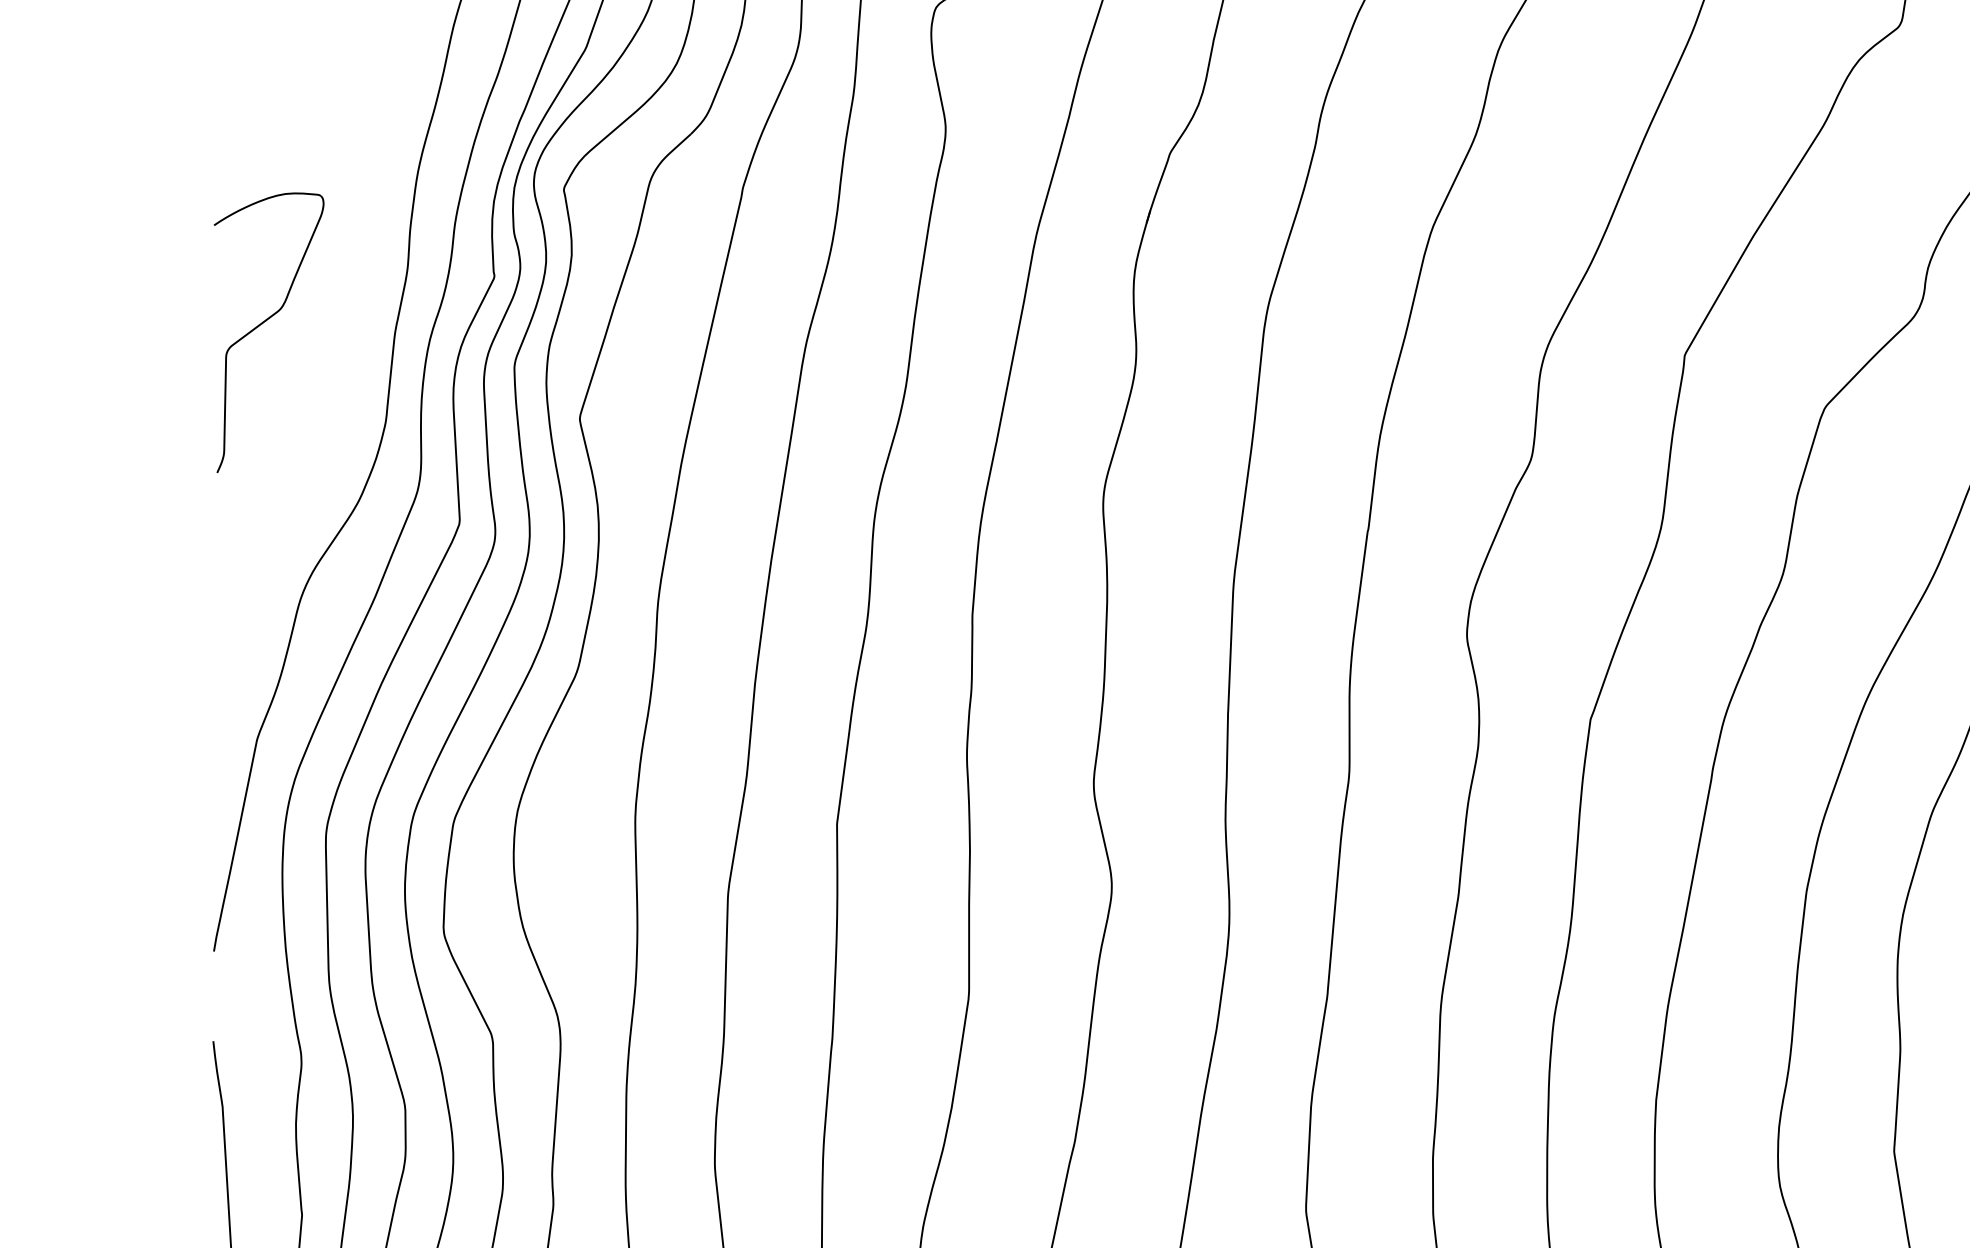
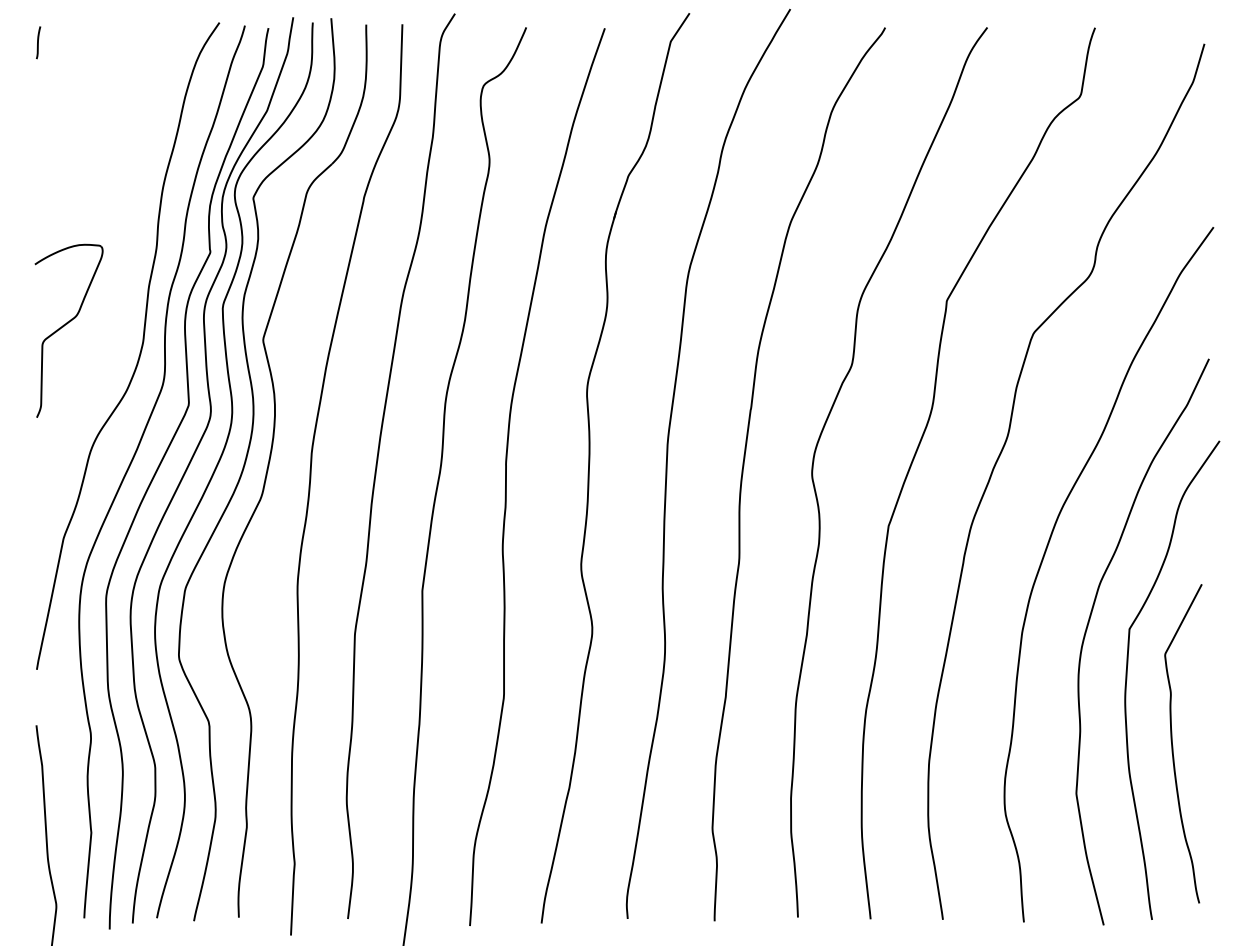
part: (268, 331) -> (68, 330), moved

